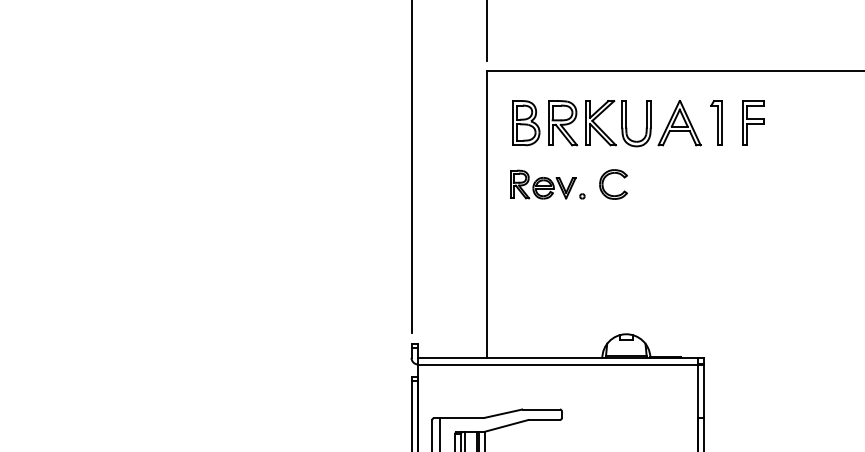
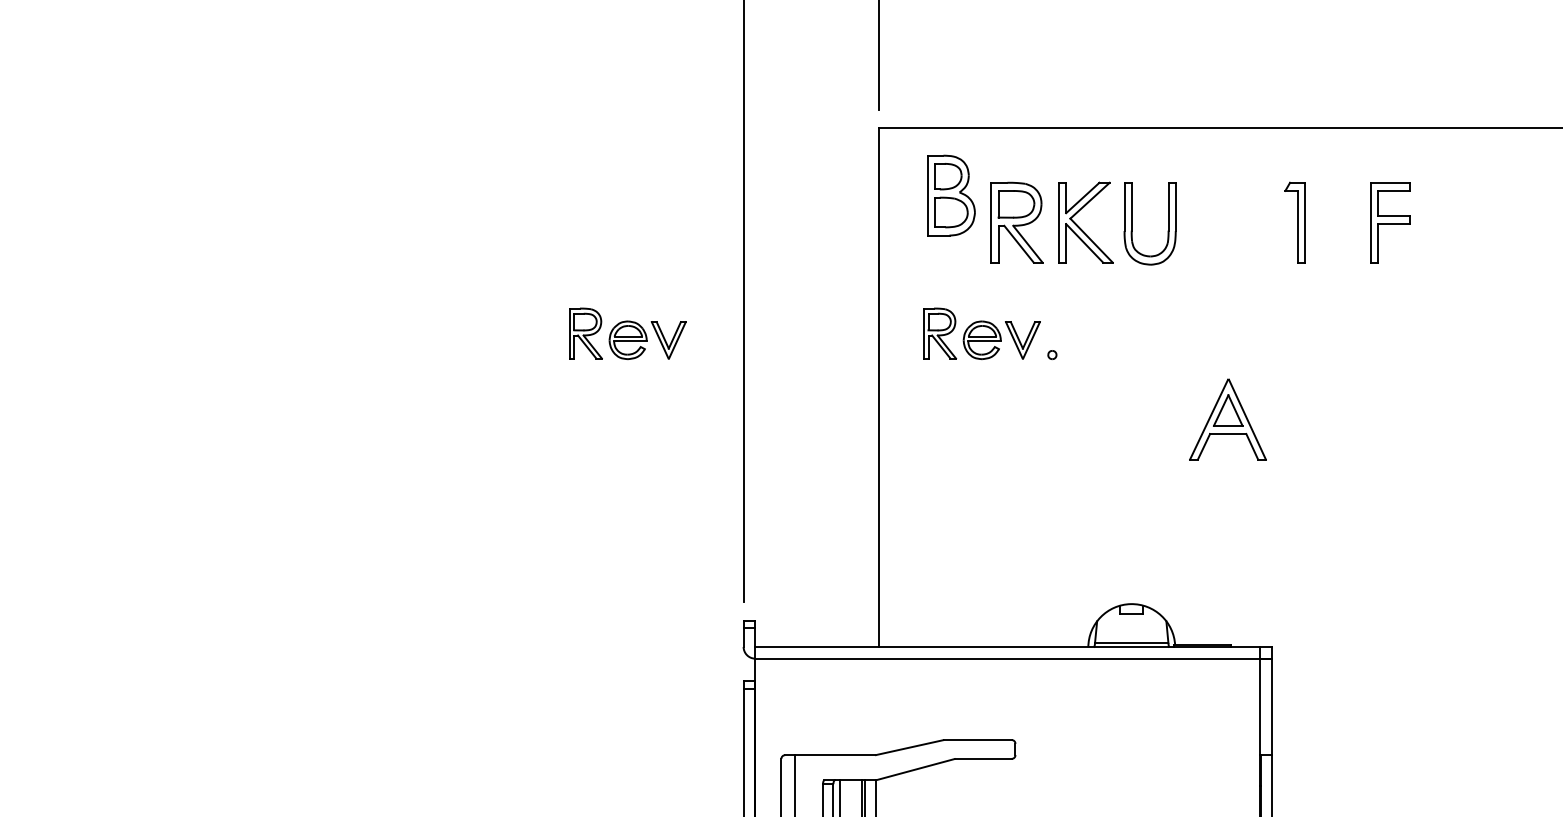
part: (753, 122) -> (1390, 221), moved
part: (526, 123) -> (951, 196), moved
part: (679, 123) -> (1227, 420), moved
part: (604, 180) -> (1092, 326), removed
part: (347, 184) -> (627, 333), added

